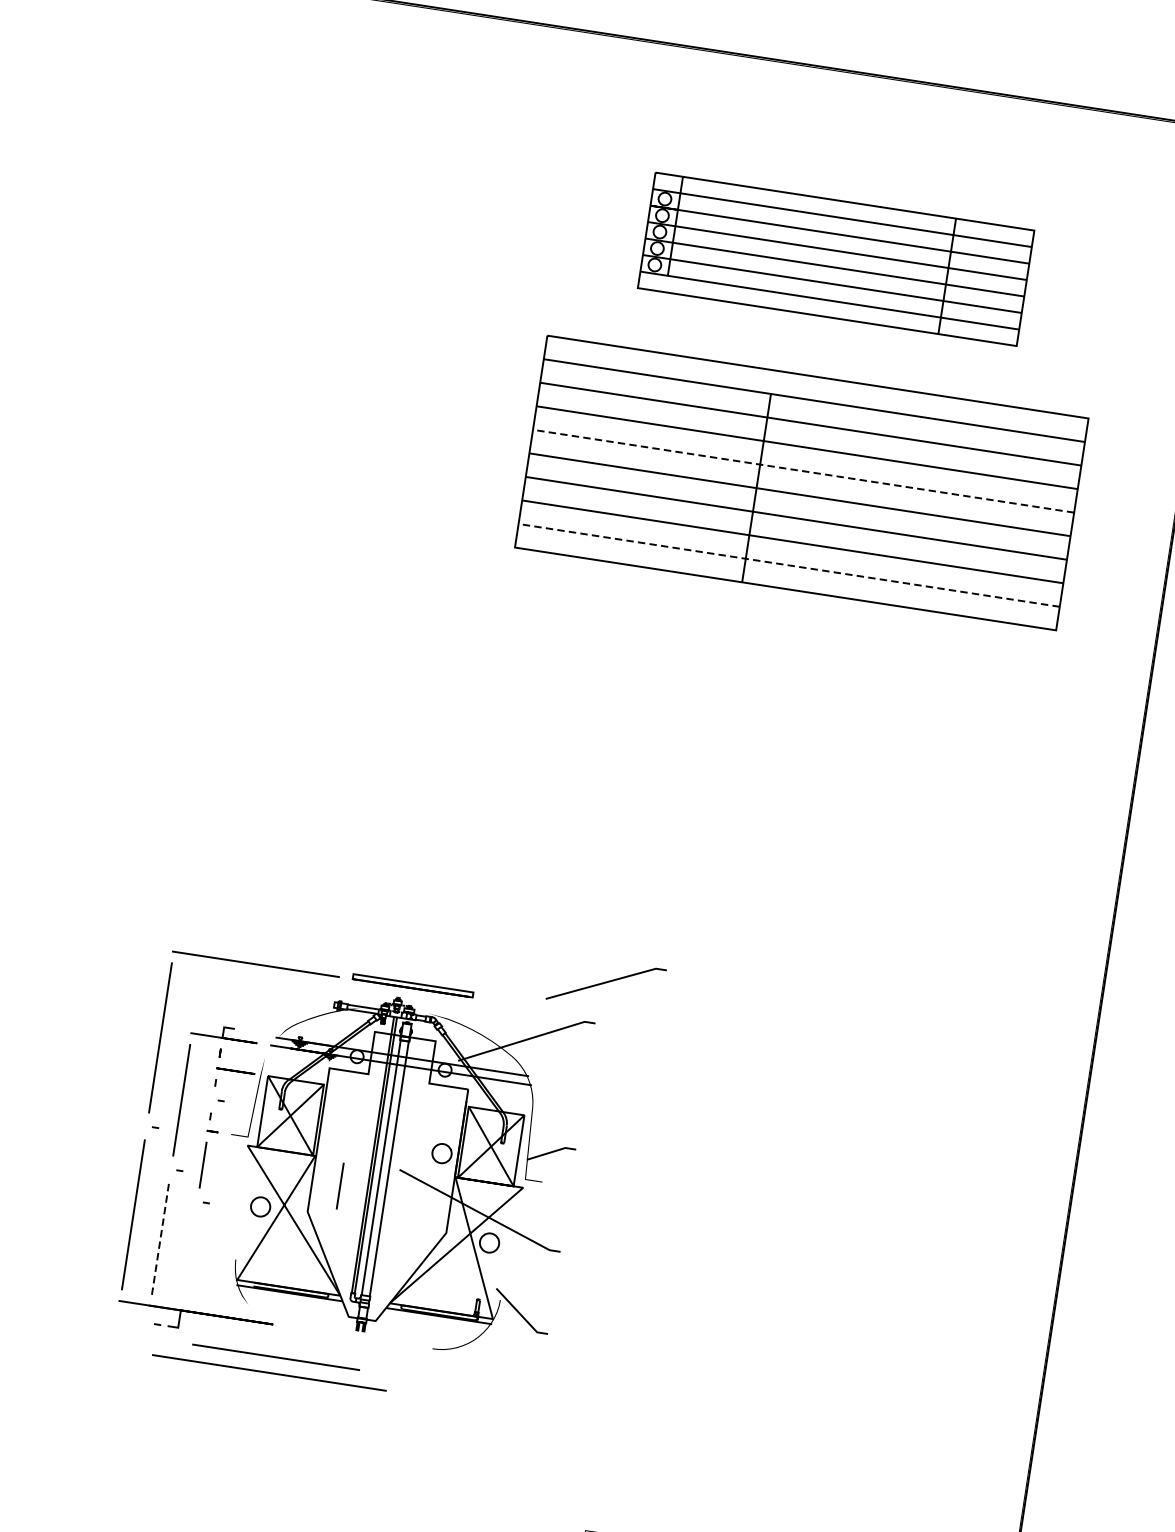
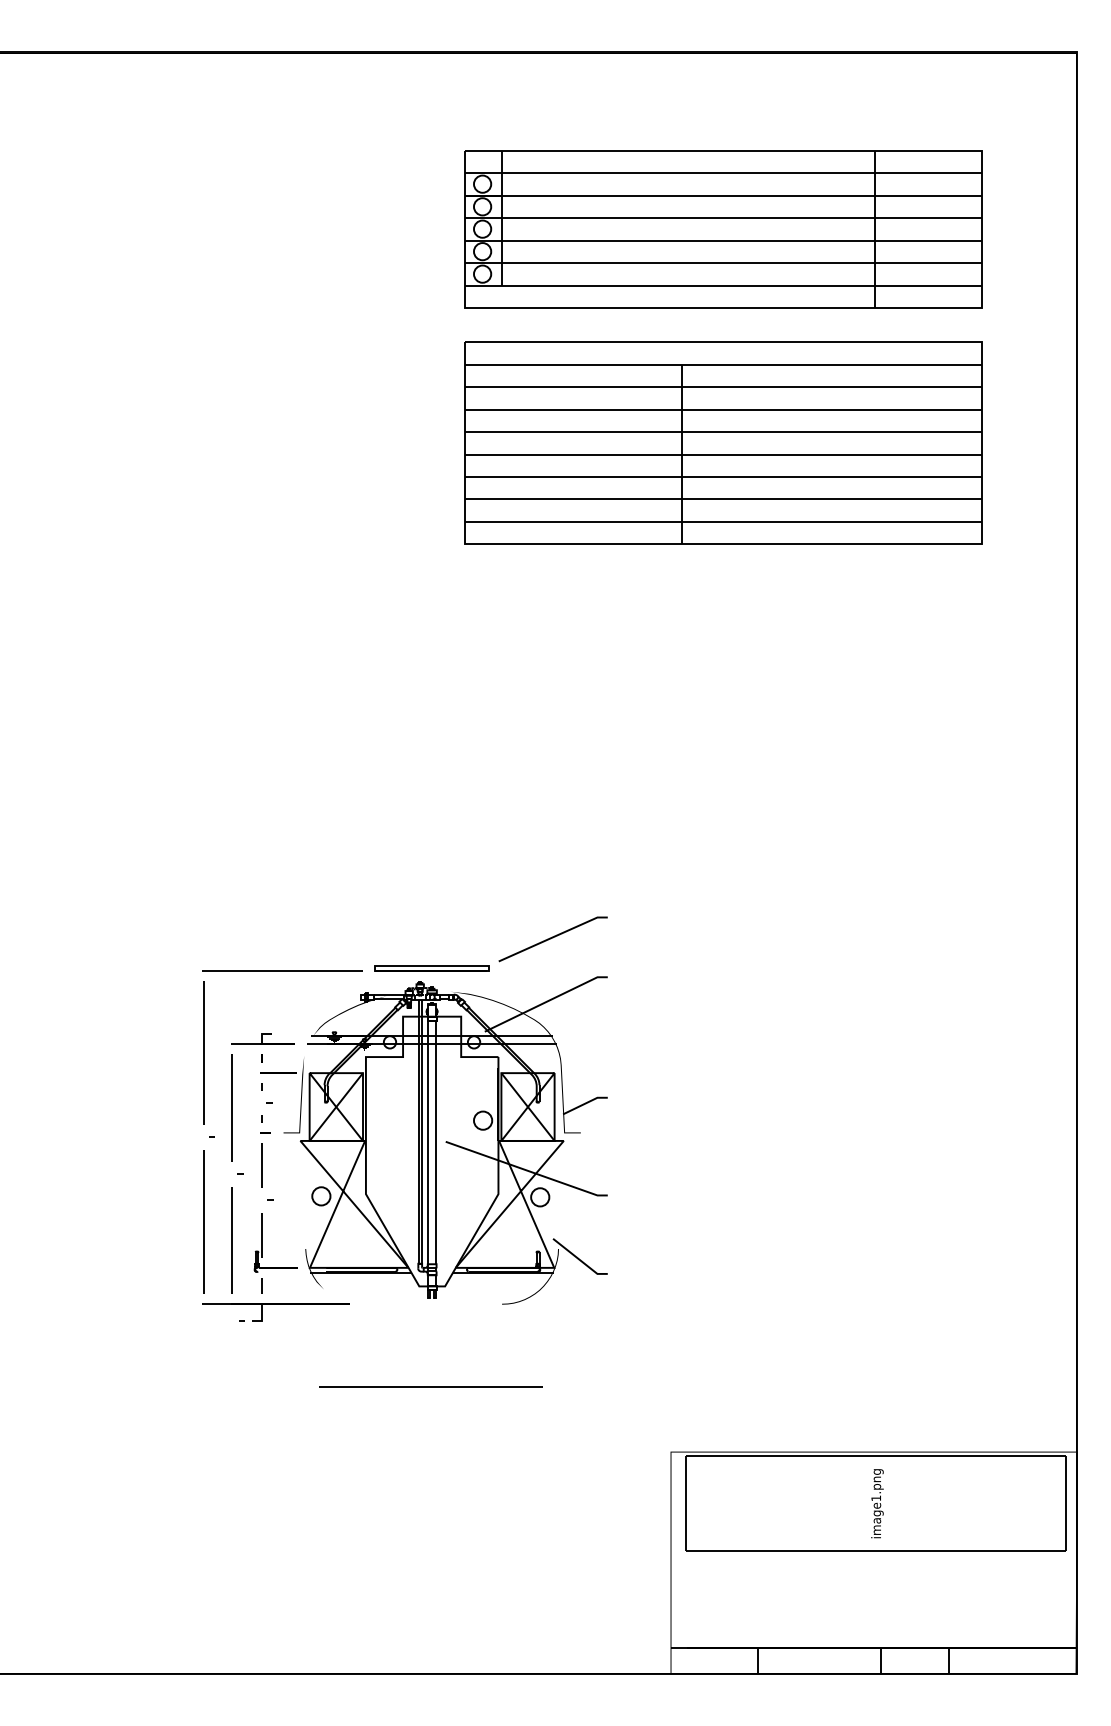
part: (836, 259) -> (723, 229), size x1.43
line: (803, 471) -> (723, 432), dashed -> solid
line: (789, 564) -> (723, 521), dashed -> solid
line: (605, 983) -> (552, 938), moved
line: (340, 1186) -> (392, 1165), removed
line: (160, 1238) -> (232, 1240), dashed -> solid
part: (189, 1257) -> (262, 1253), added
line: (276, 1357) -> (357, 1334), removed
line: (268, 1372) -> (430, 1386), moved

